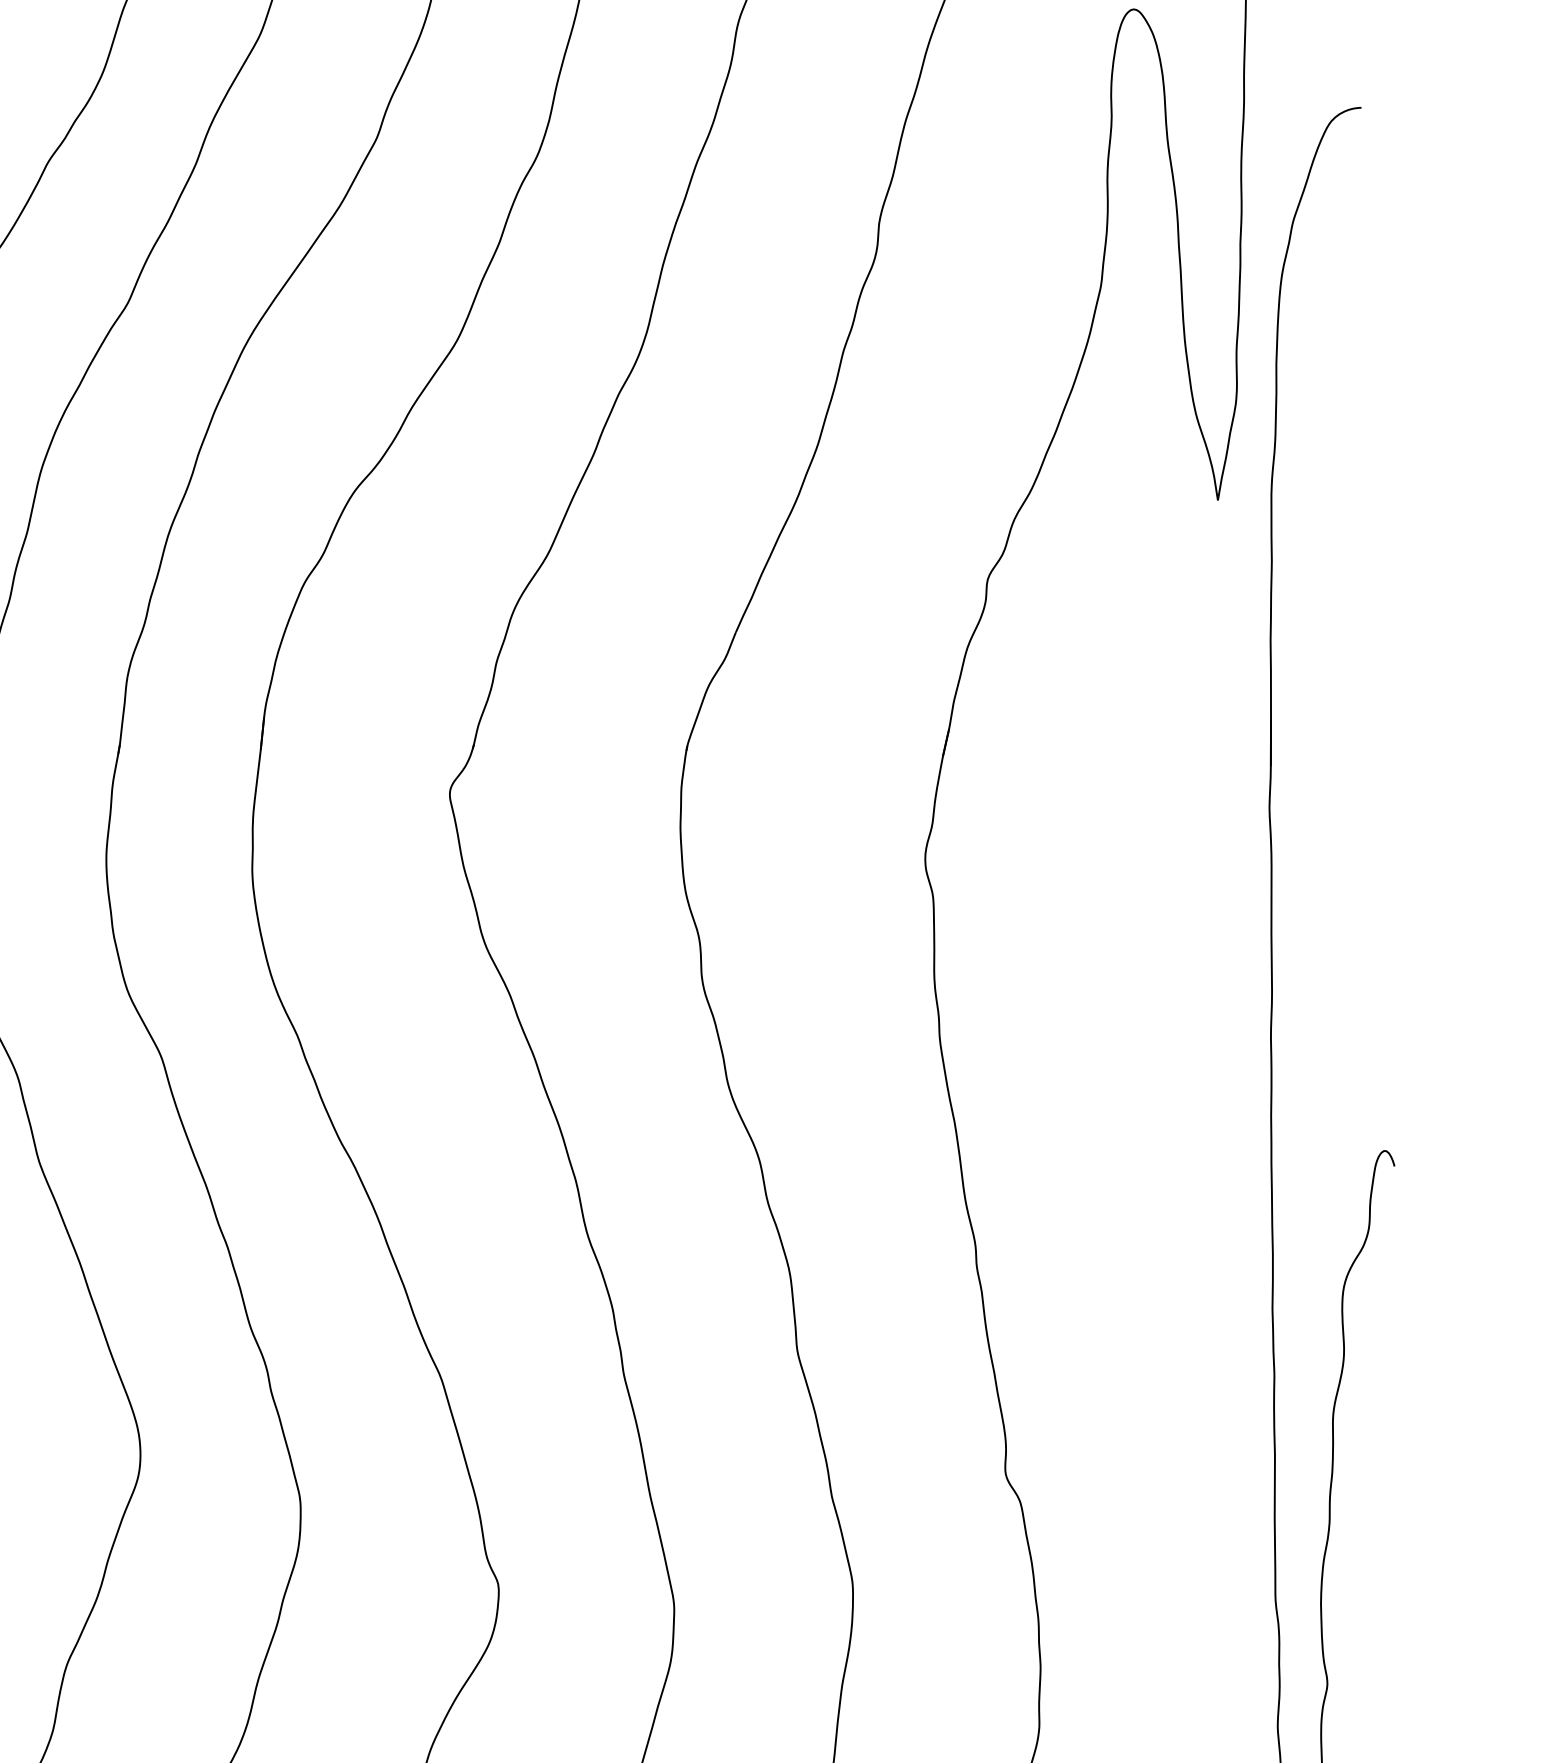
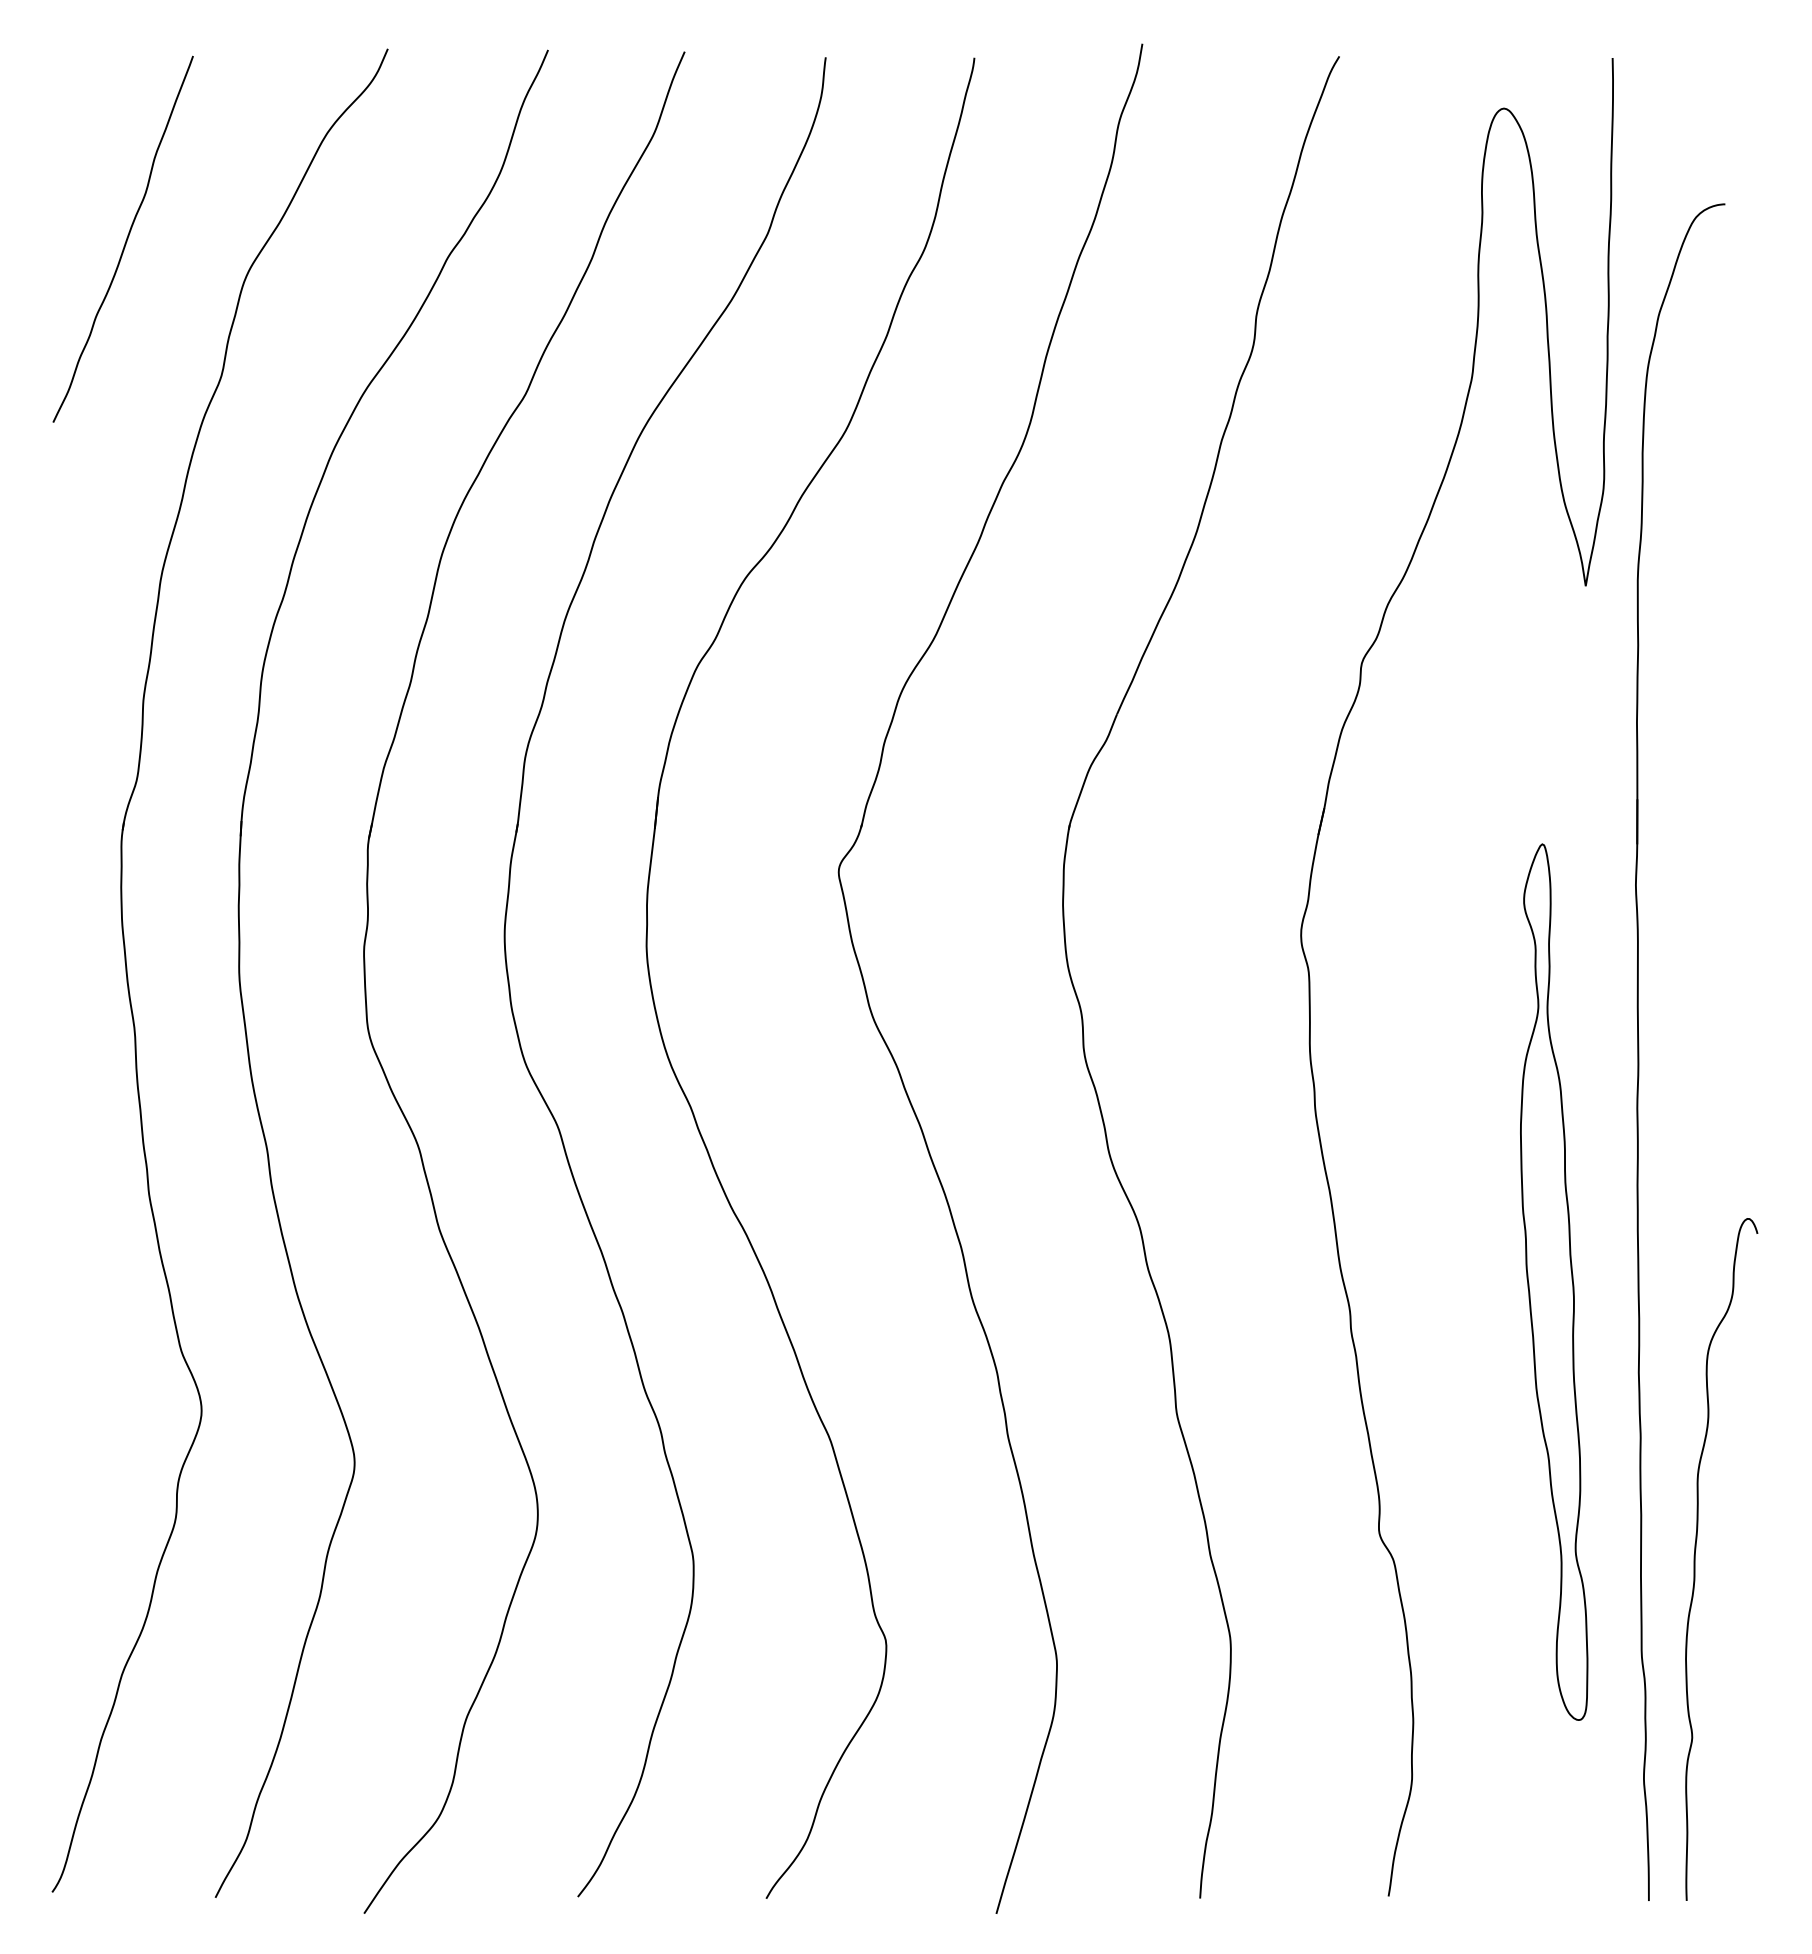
part: (1185, 1215) -> (1554, 1281), added

